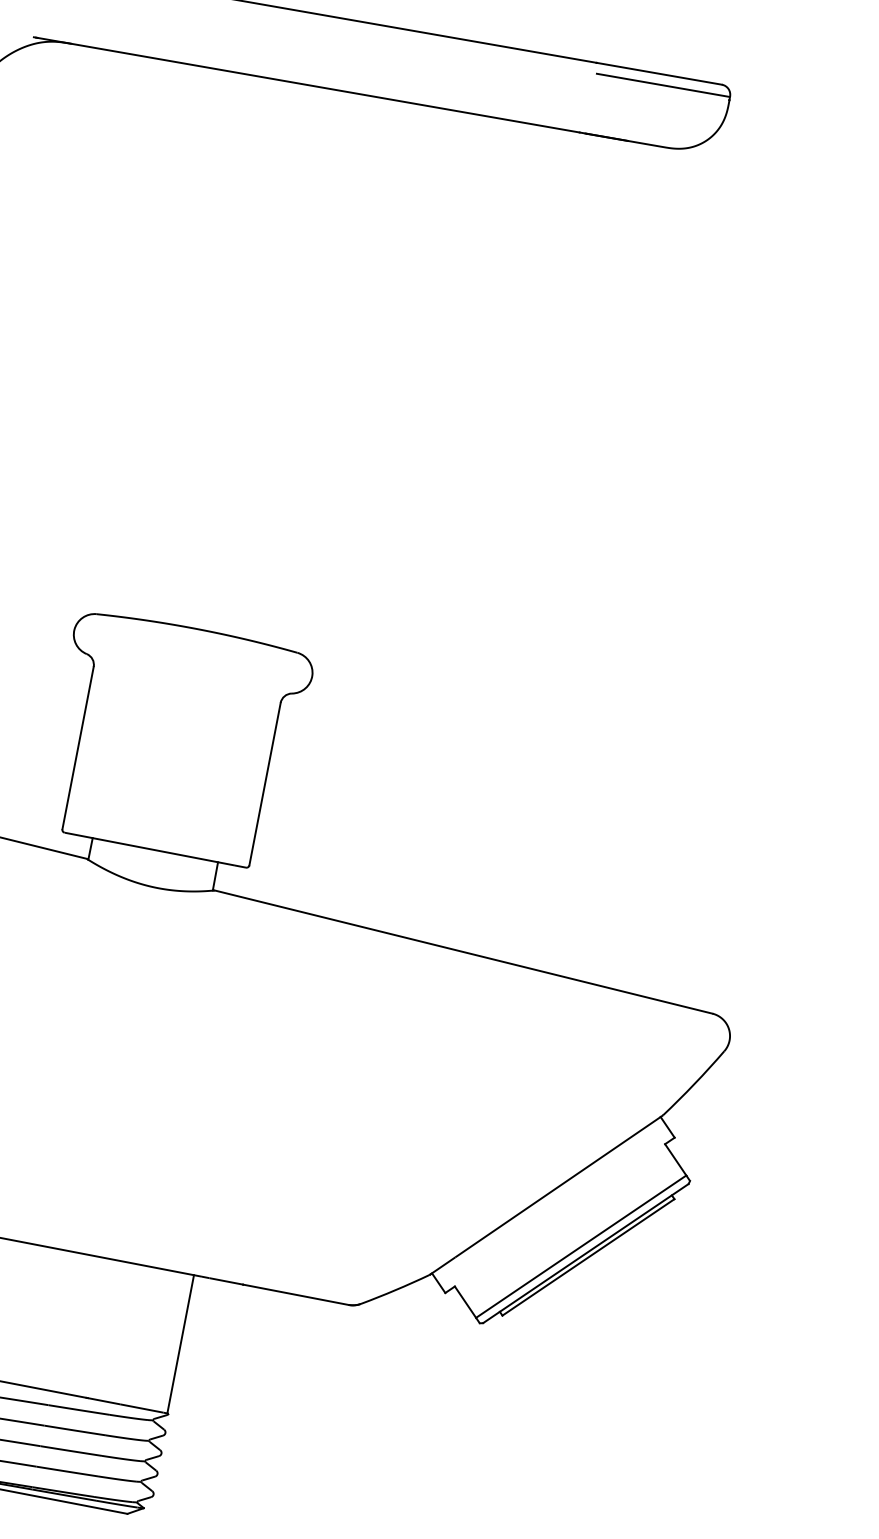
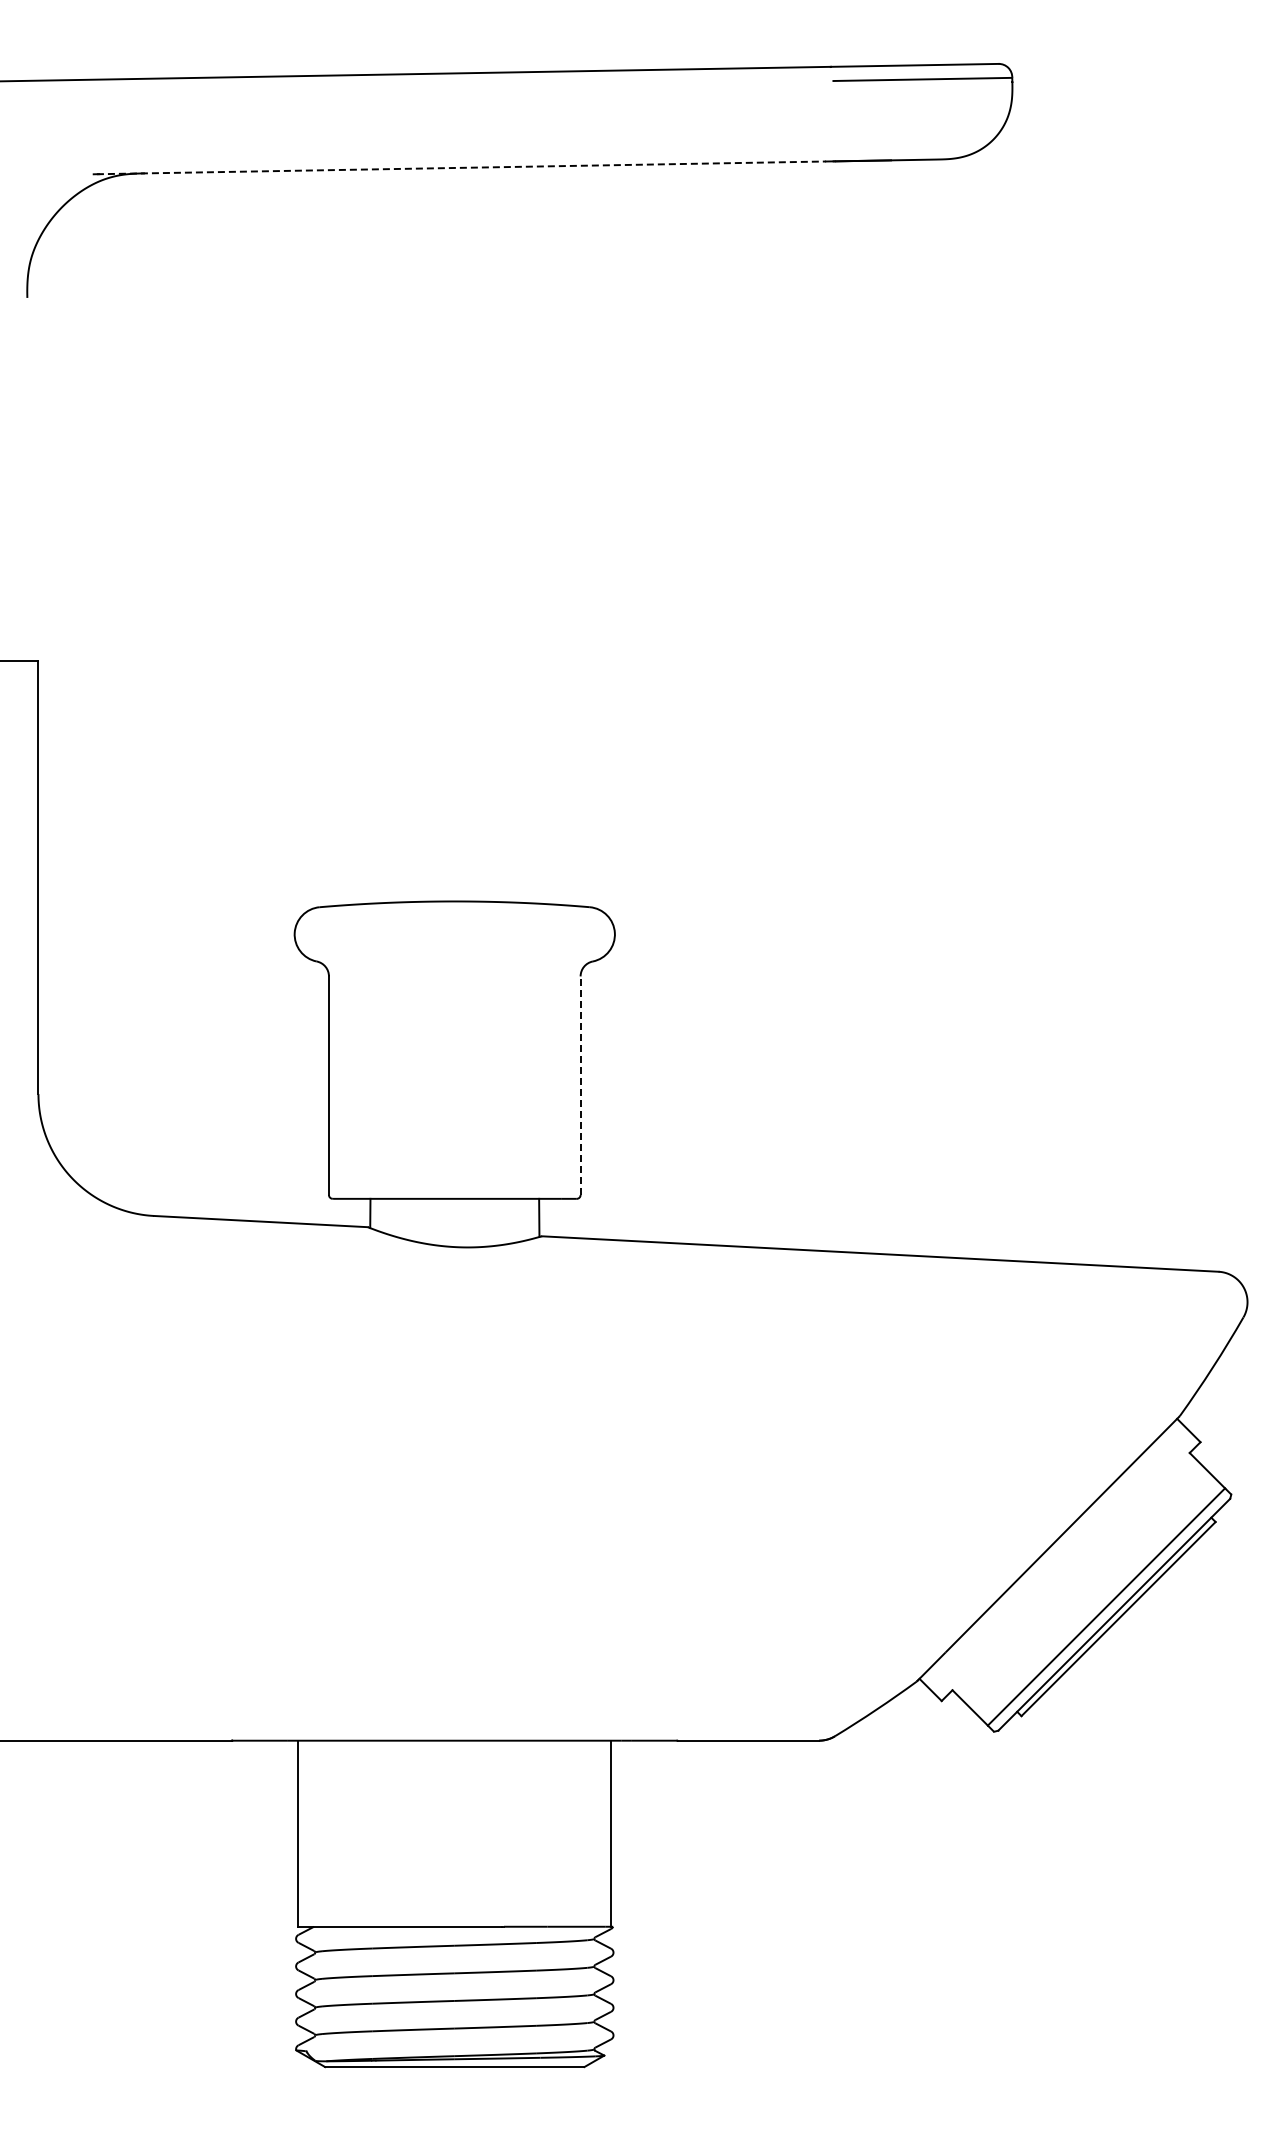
line: (307, 84) -> (461, 167), solid -> dashed
line: (265, 783) -> (580, 1085), solid -> dashed

